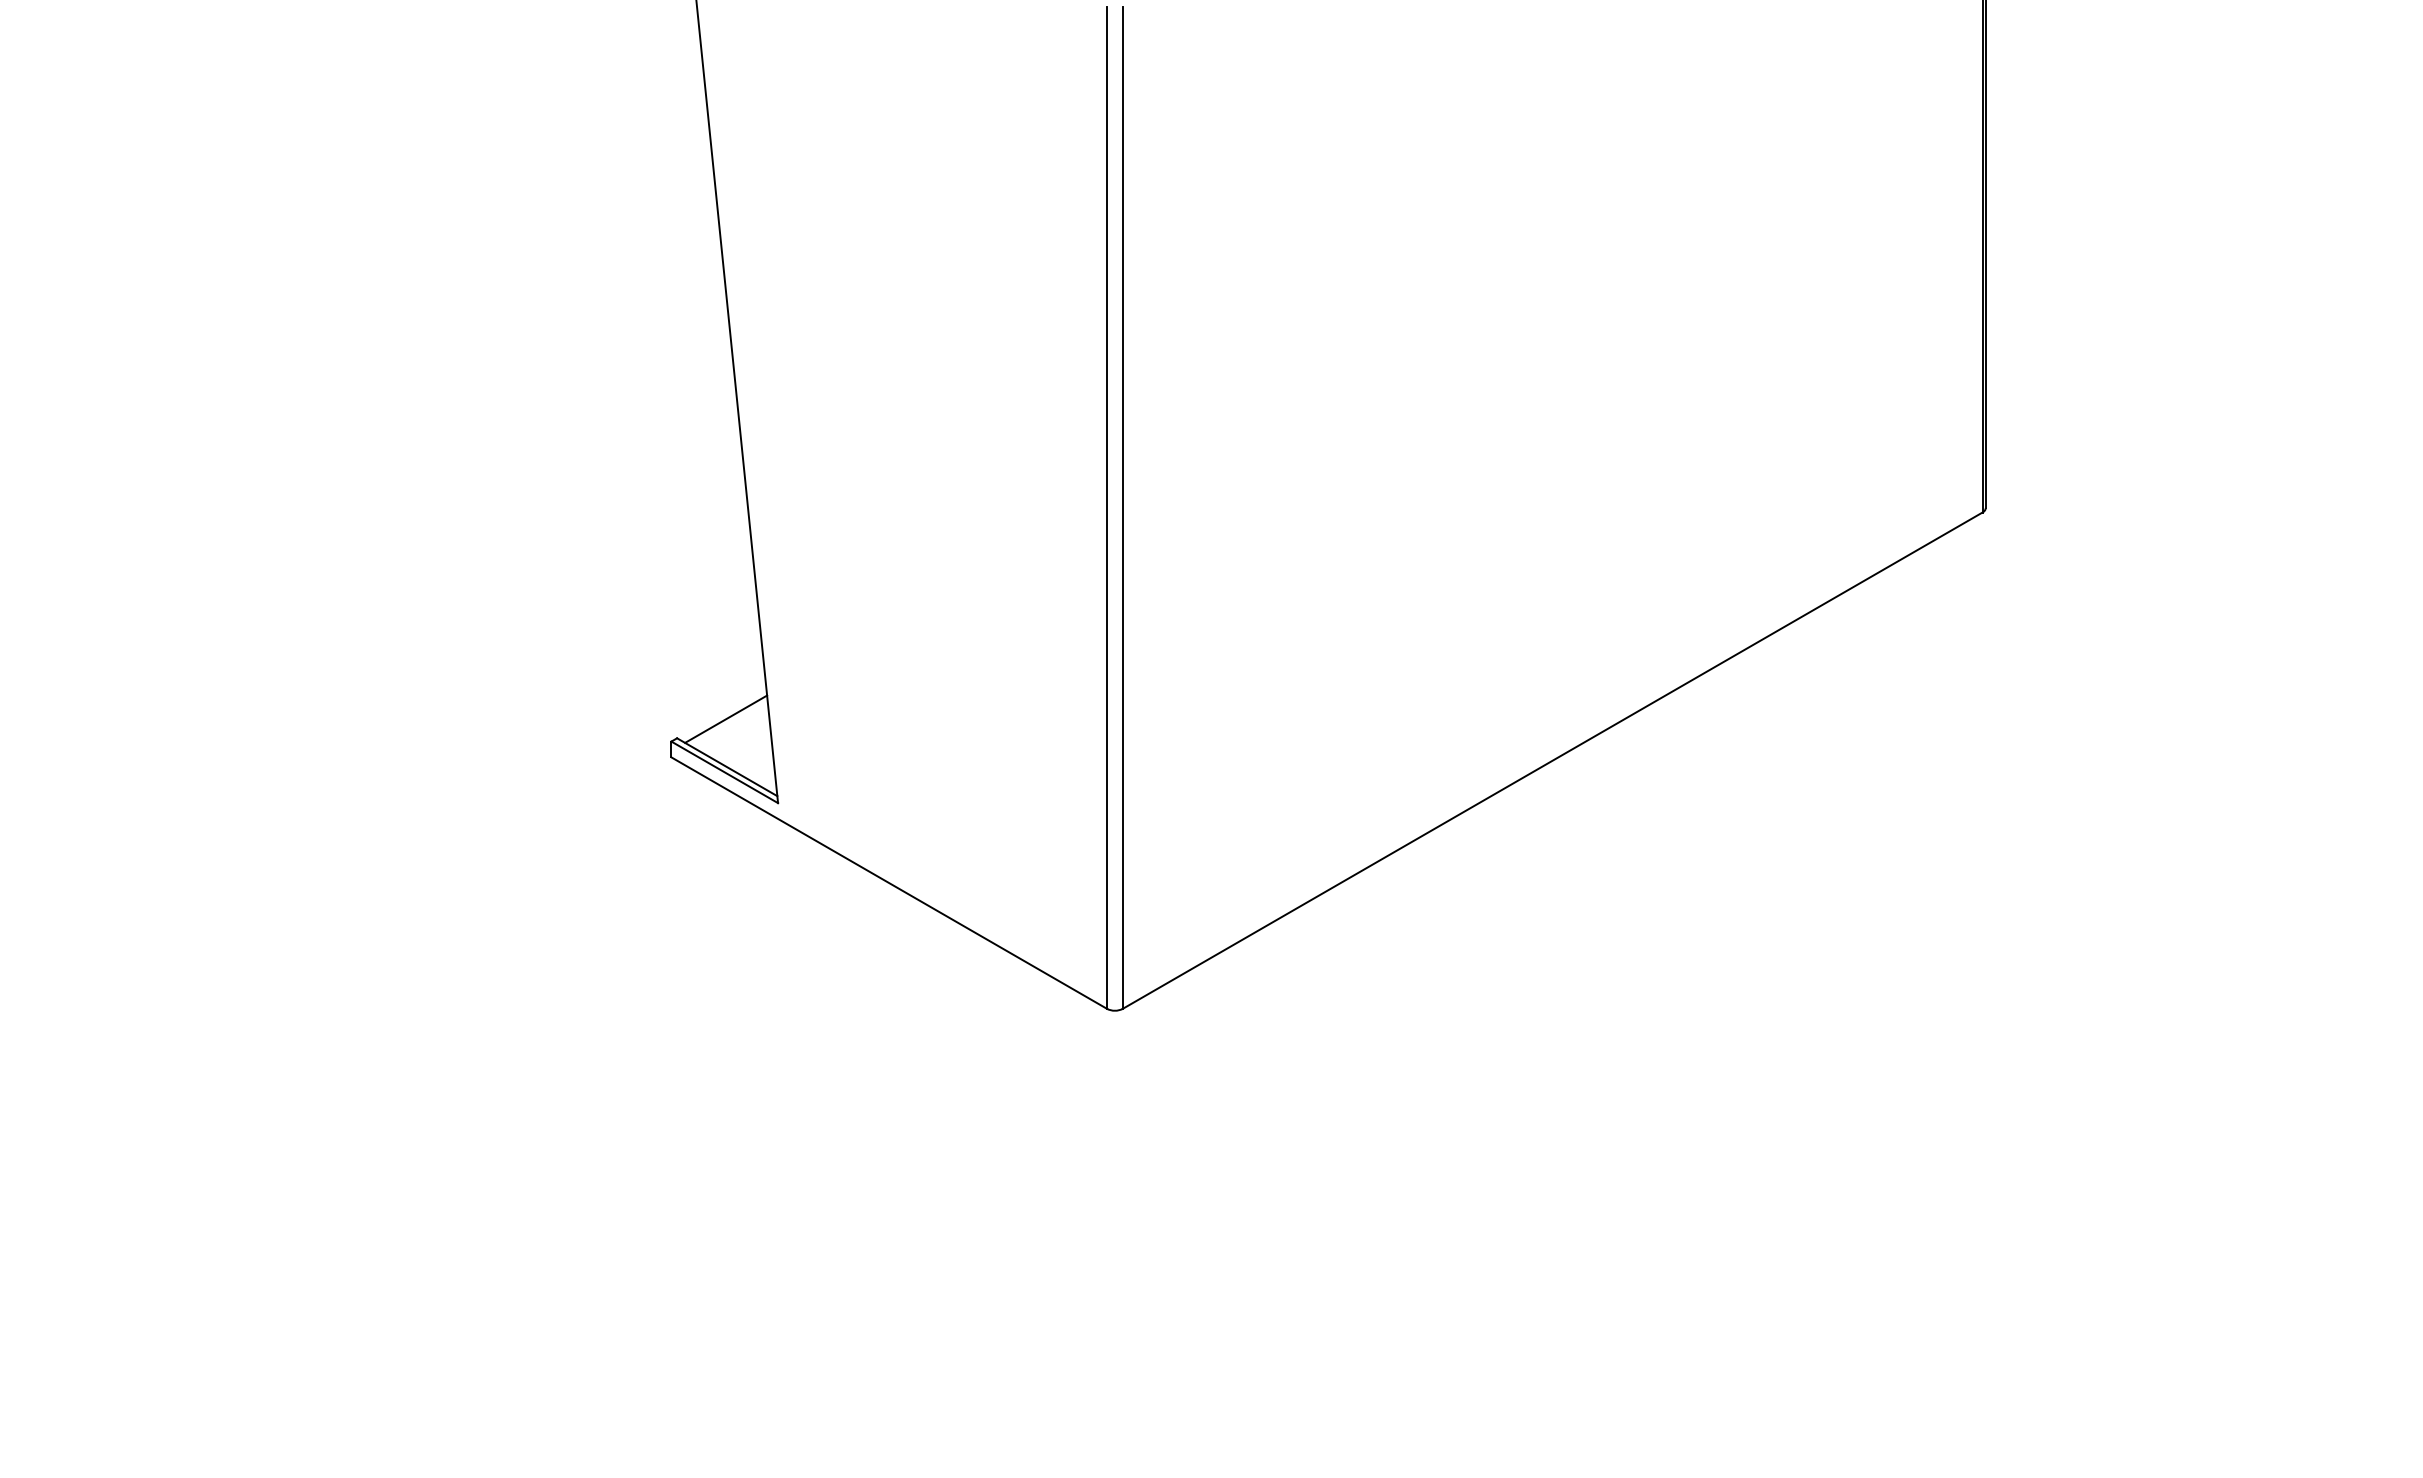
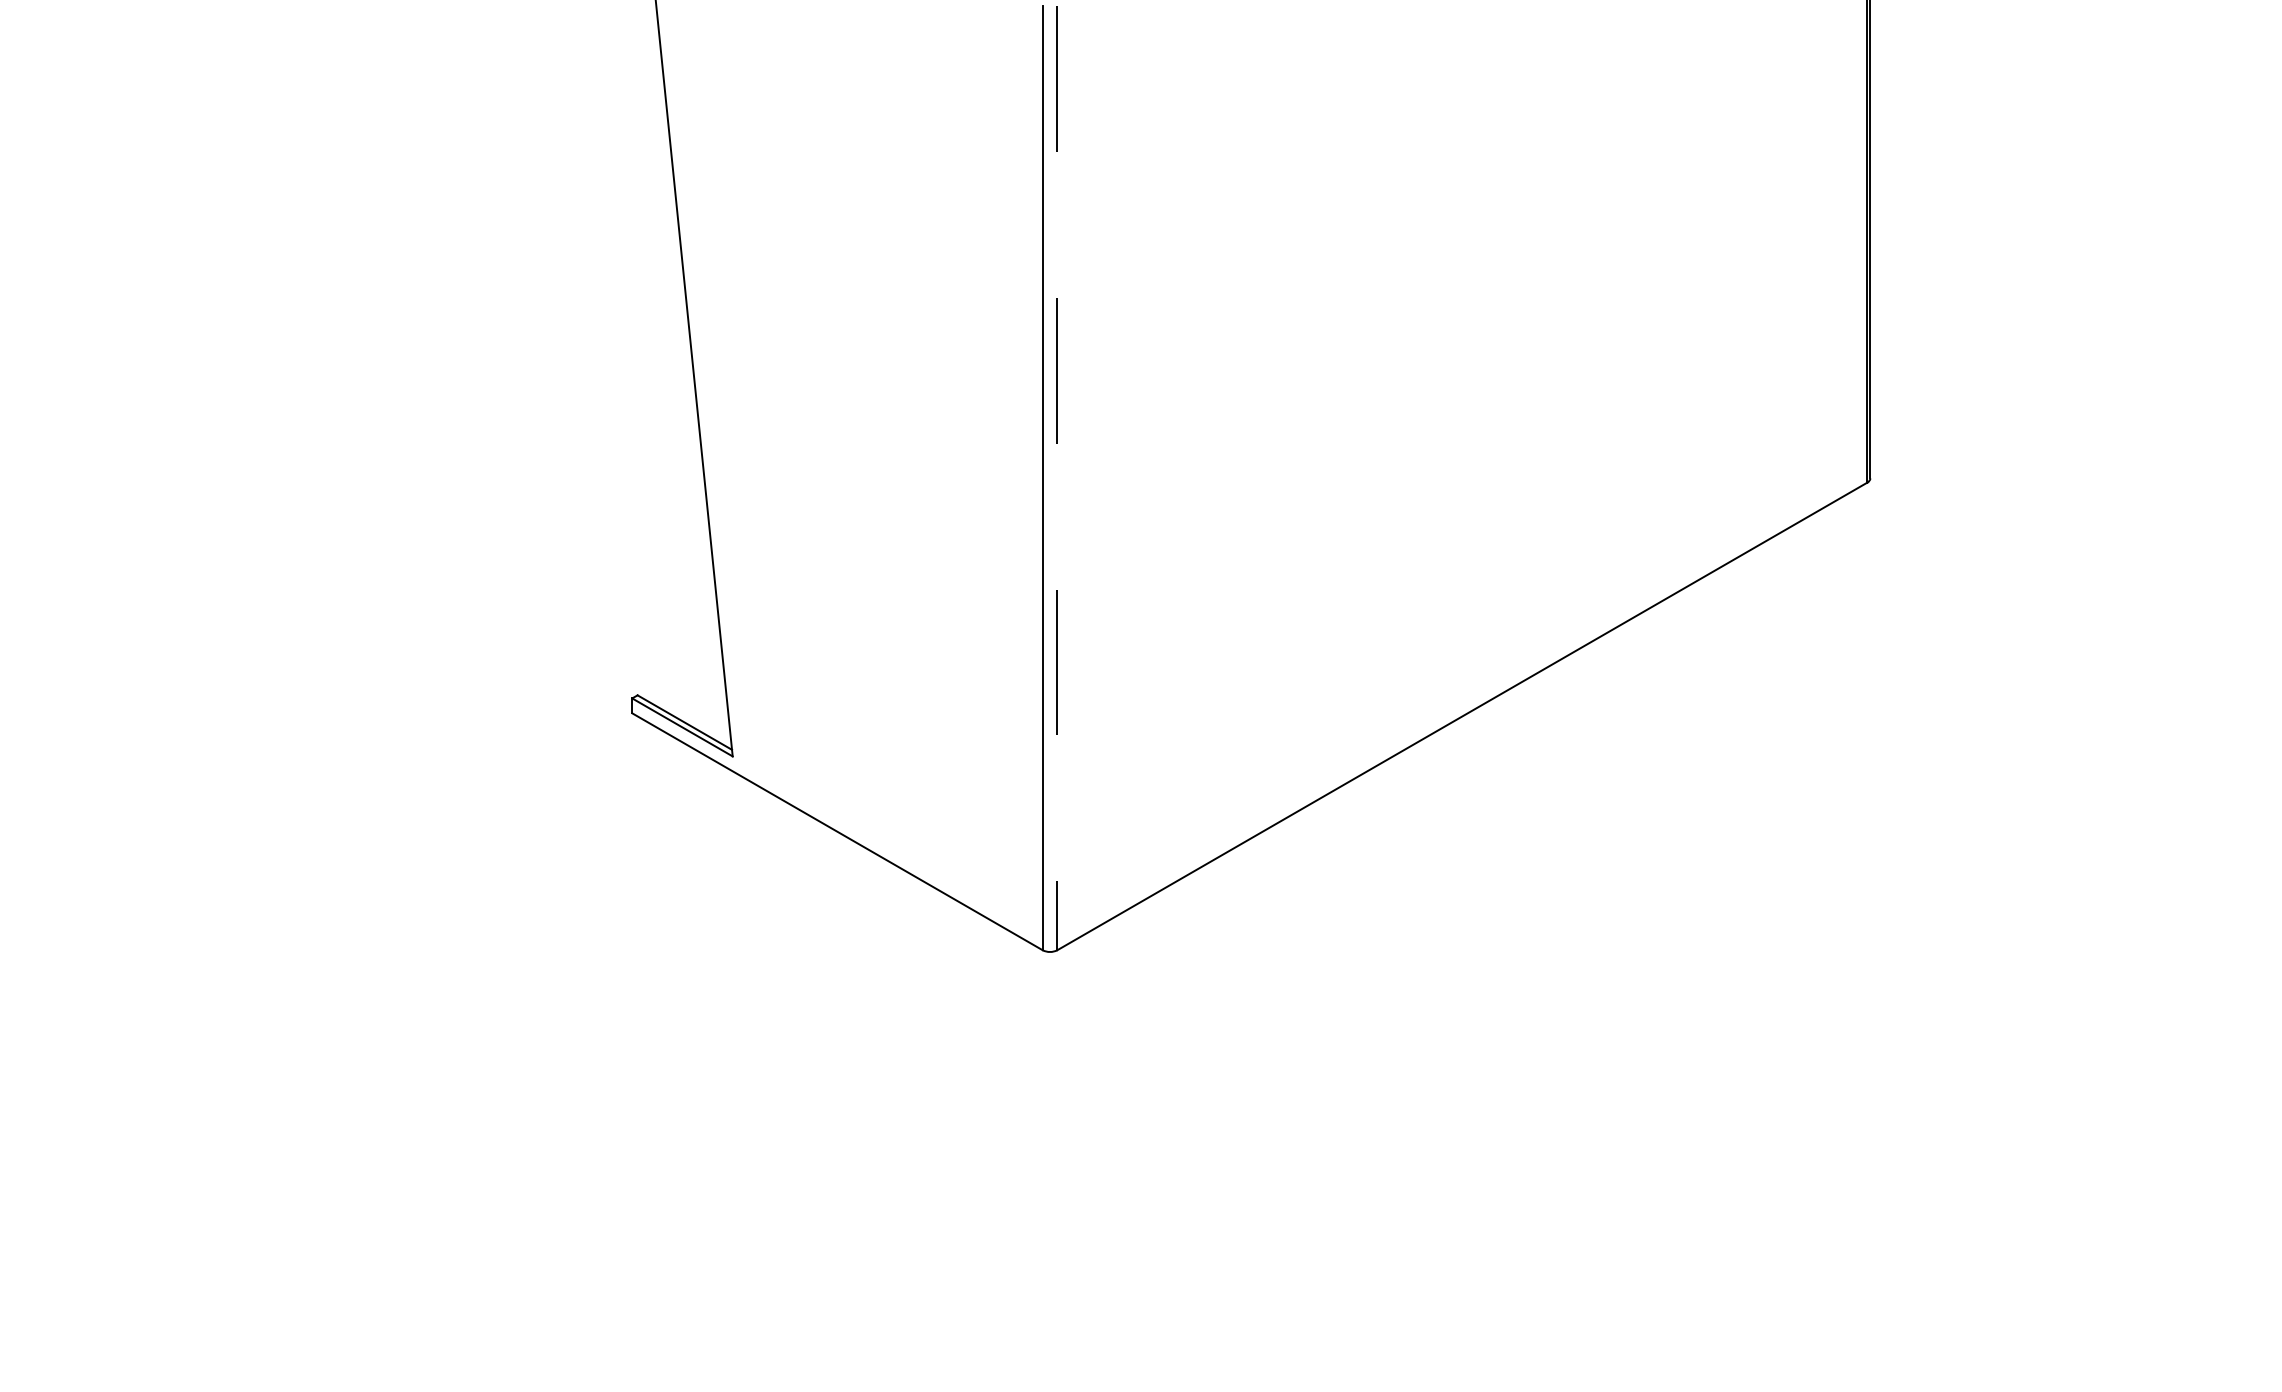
line: (1122, 507) -> (1057, 477), solid -> dashed
line: (726, 718) -> (684, 676), removed

